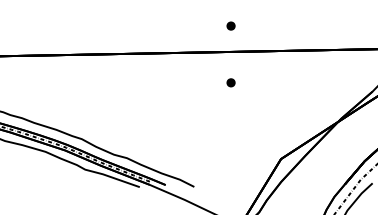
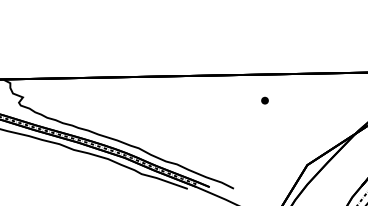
part: (230, 25) -> (264, 52), removed

